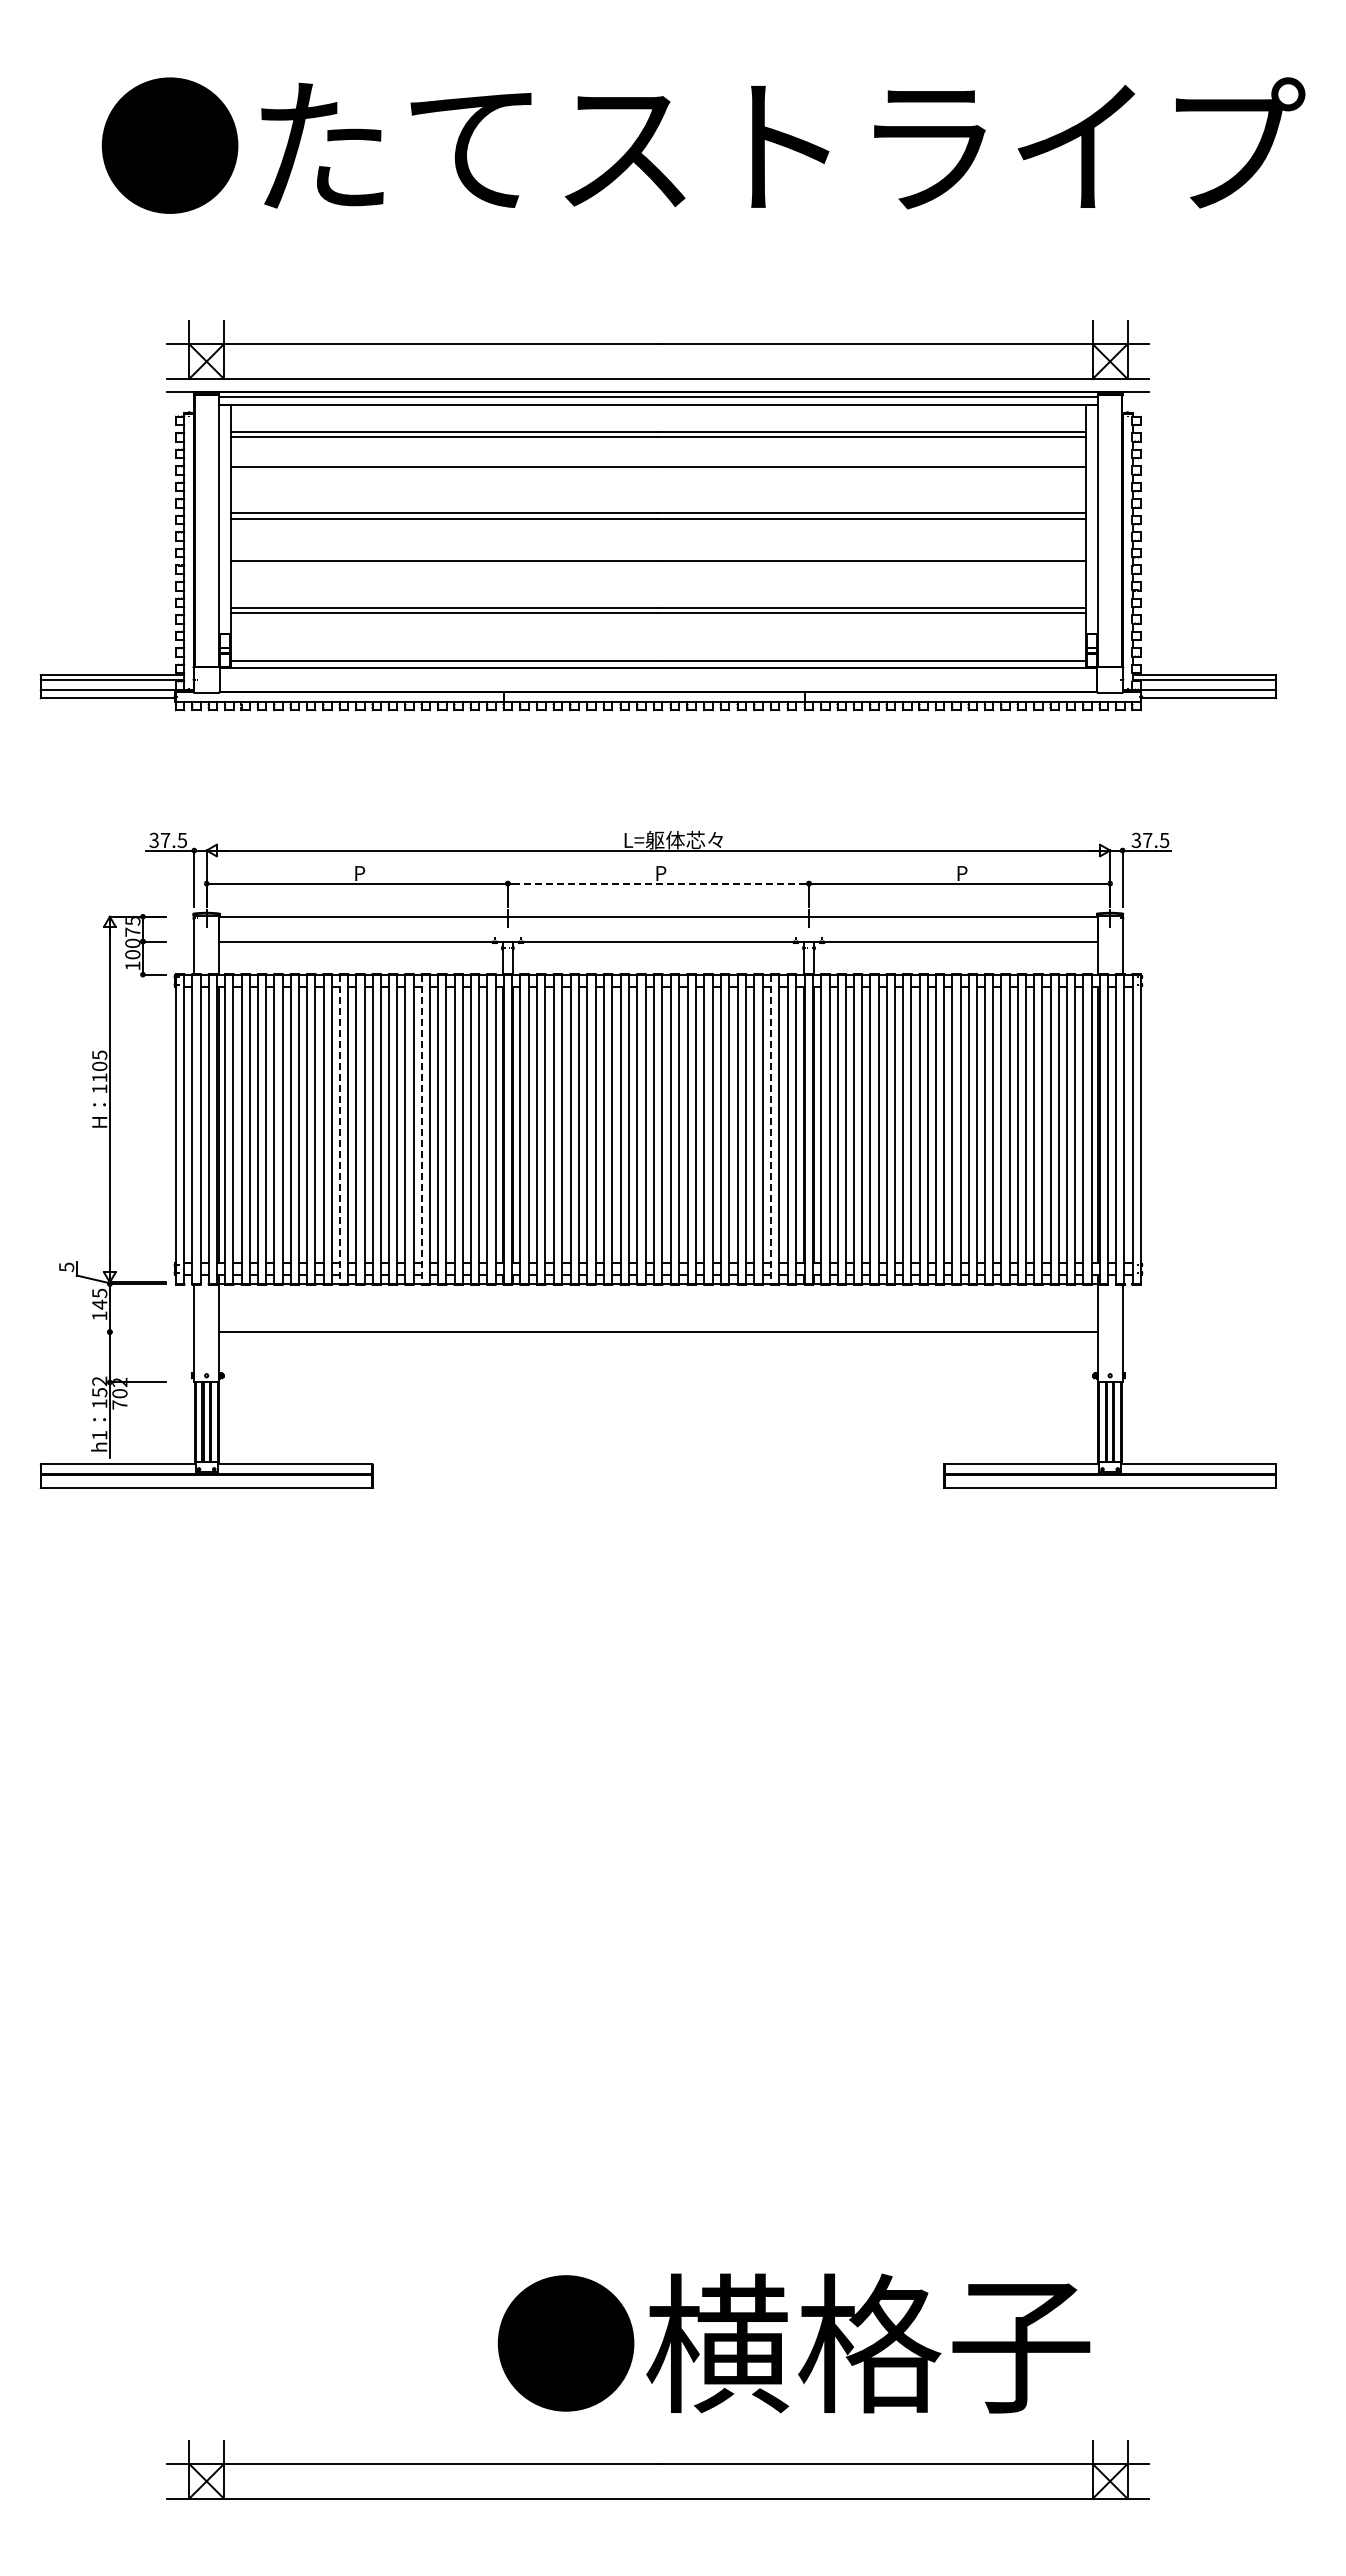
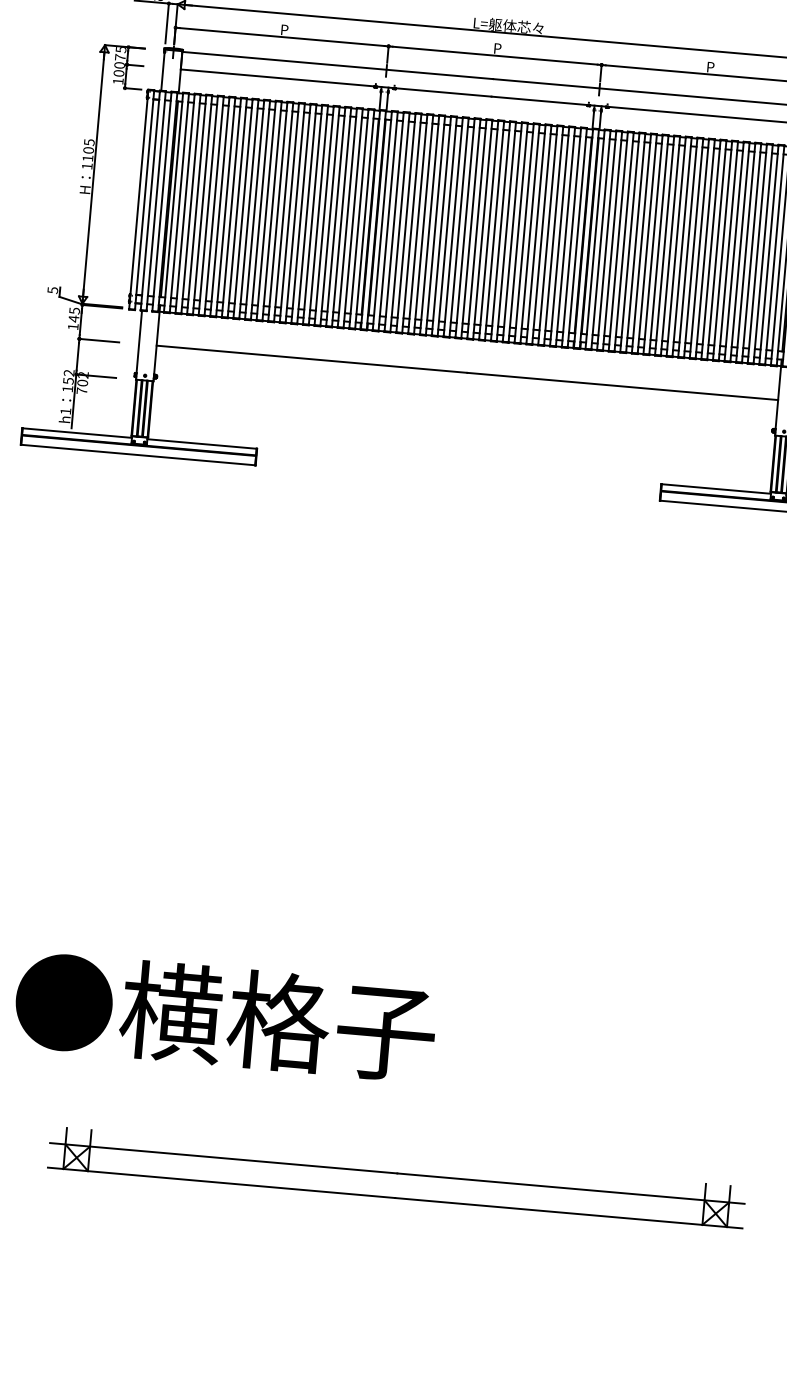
line: (658, 883) -> (495, 55), dashed -> solid
line: (339, 1129) -> (254, 209), dashed -> solid
line: (421, 1129) -> (312, 214), dashed -> solid
line: (771, 1129) -> (559, 236), dashed -> solid
line: (137, 1332) -> (98, 340), added
text: (793, 2343) -> (225, 1016), moved

